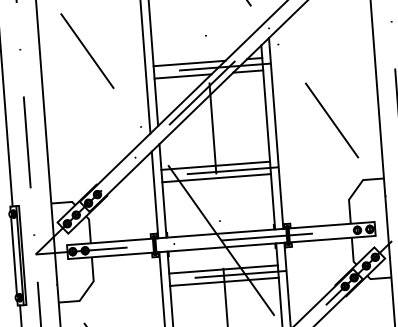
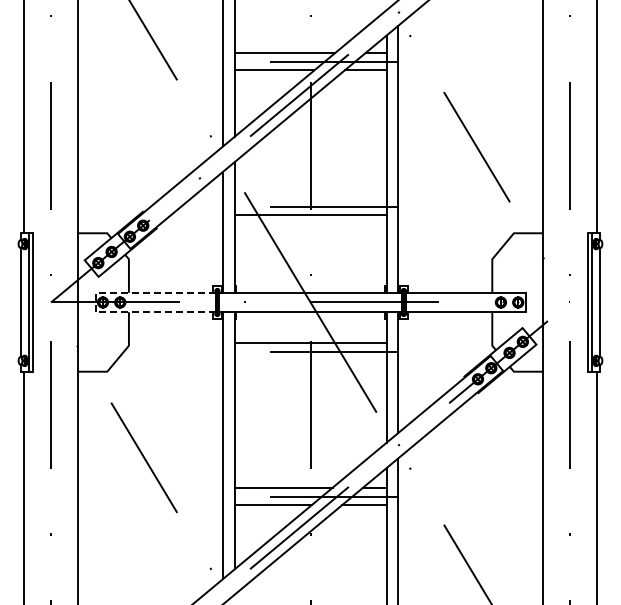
line: (215, 166) -> (310, 198), removed
line: (67, 252) -> (95, 302), solid -> dashed
line: (224, 282) -> (310, 360), removed

